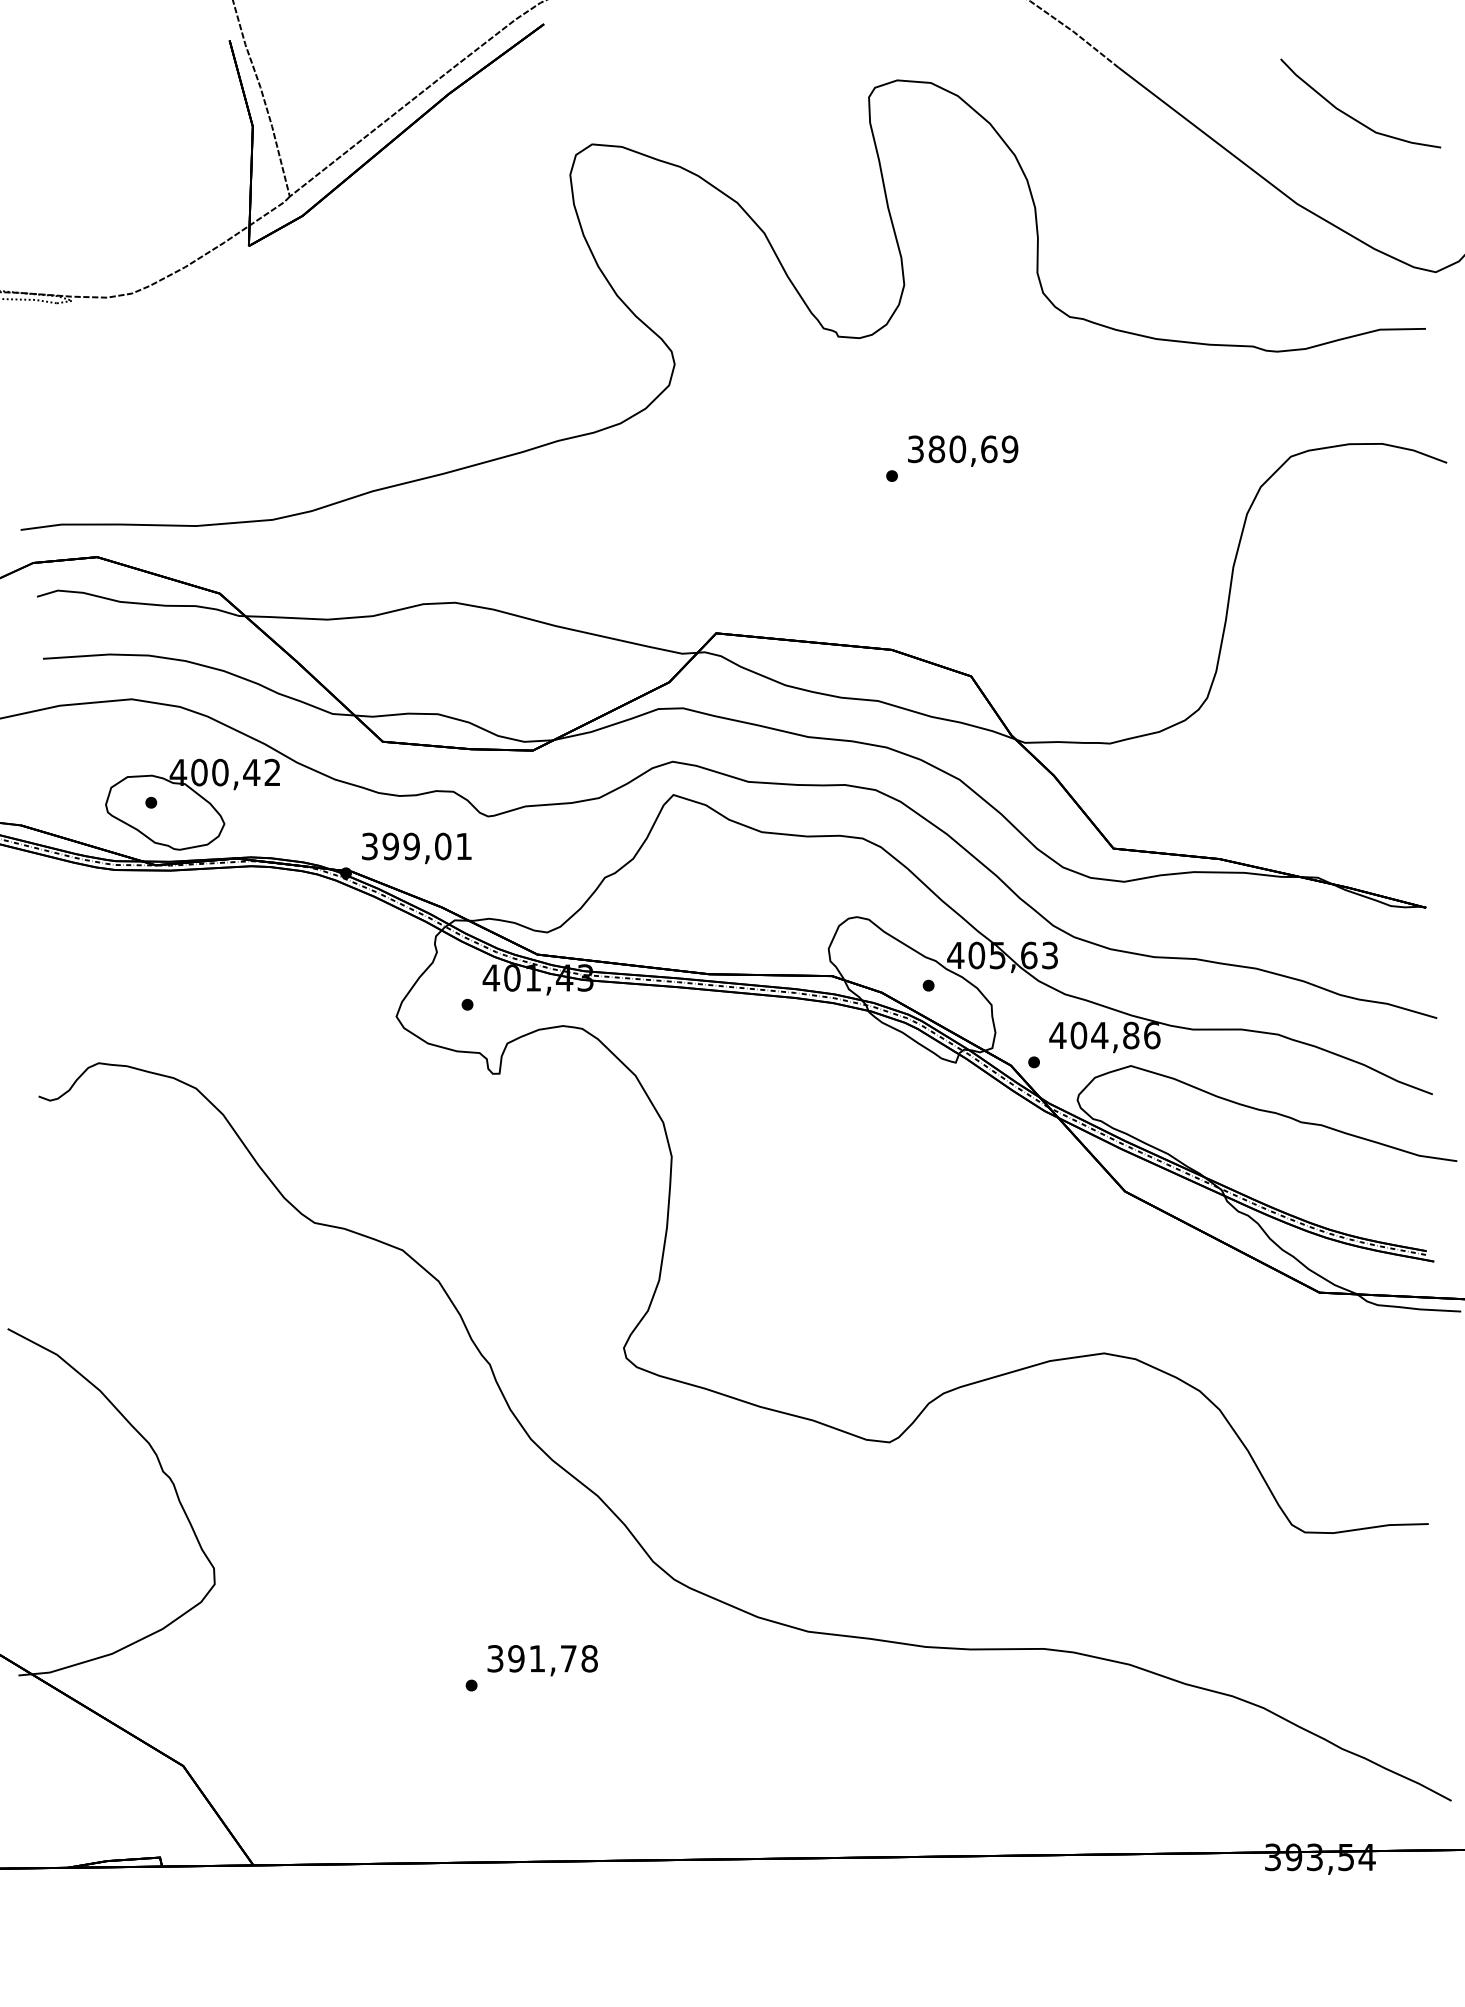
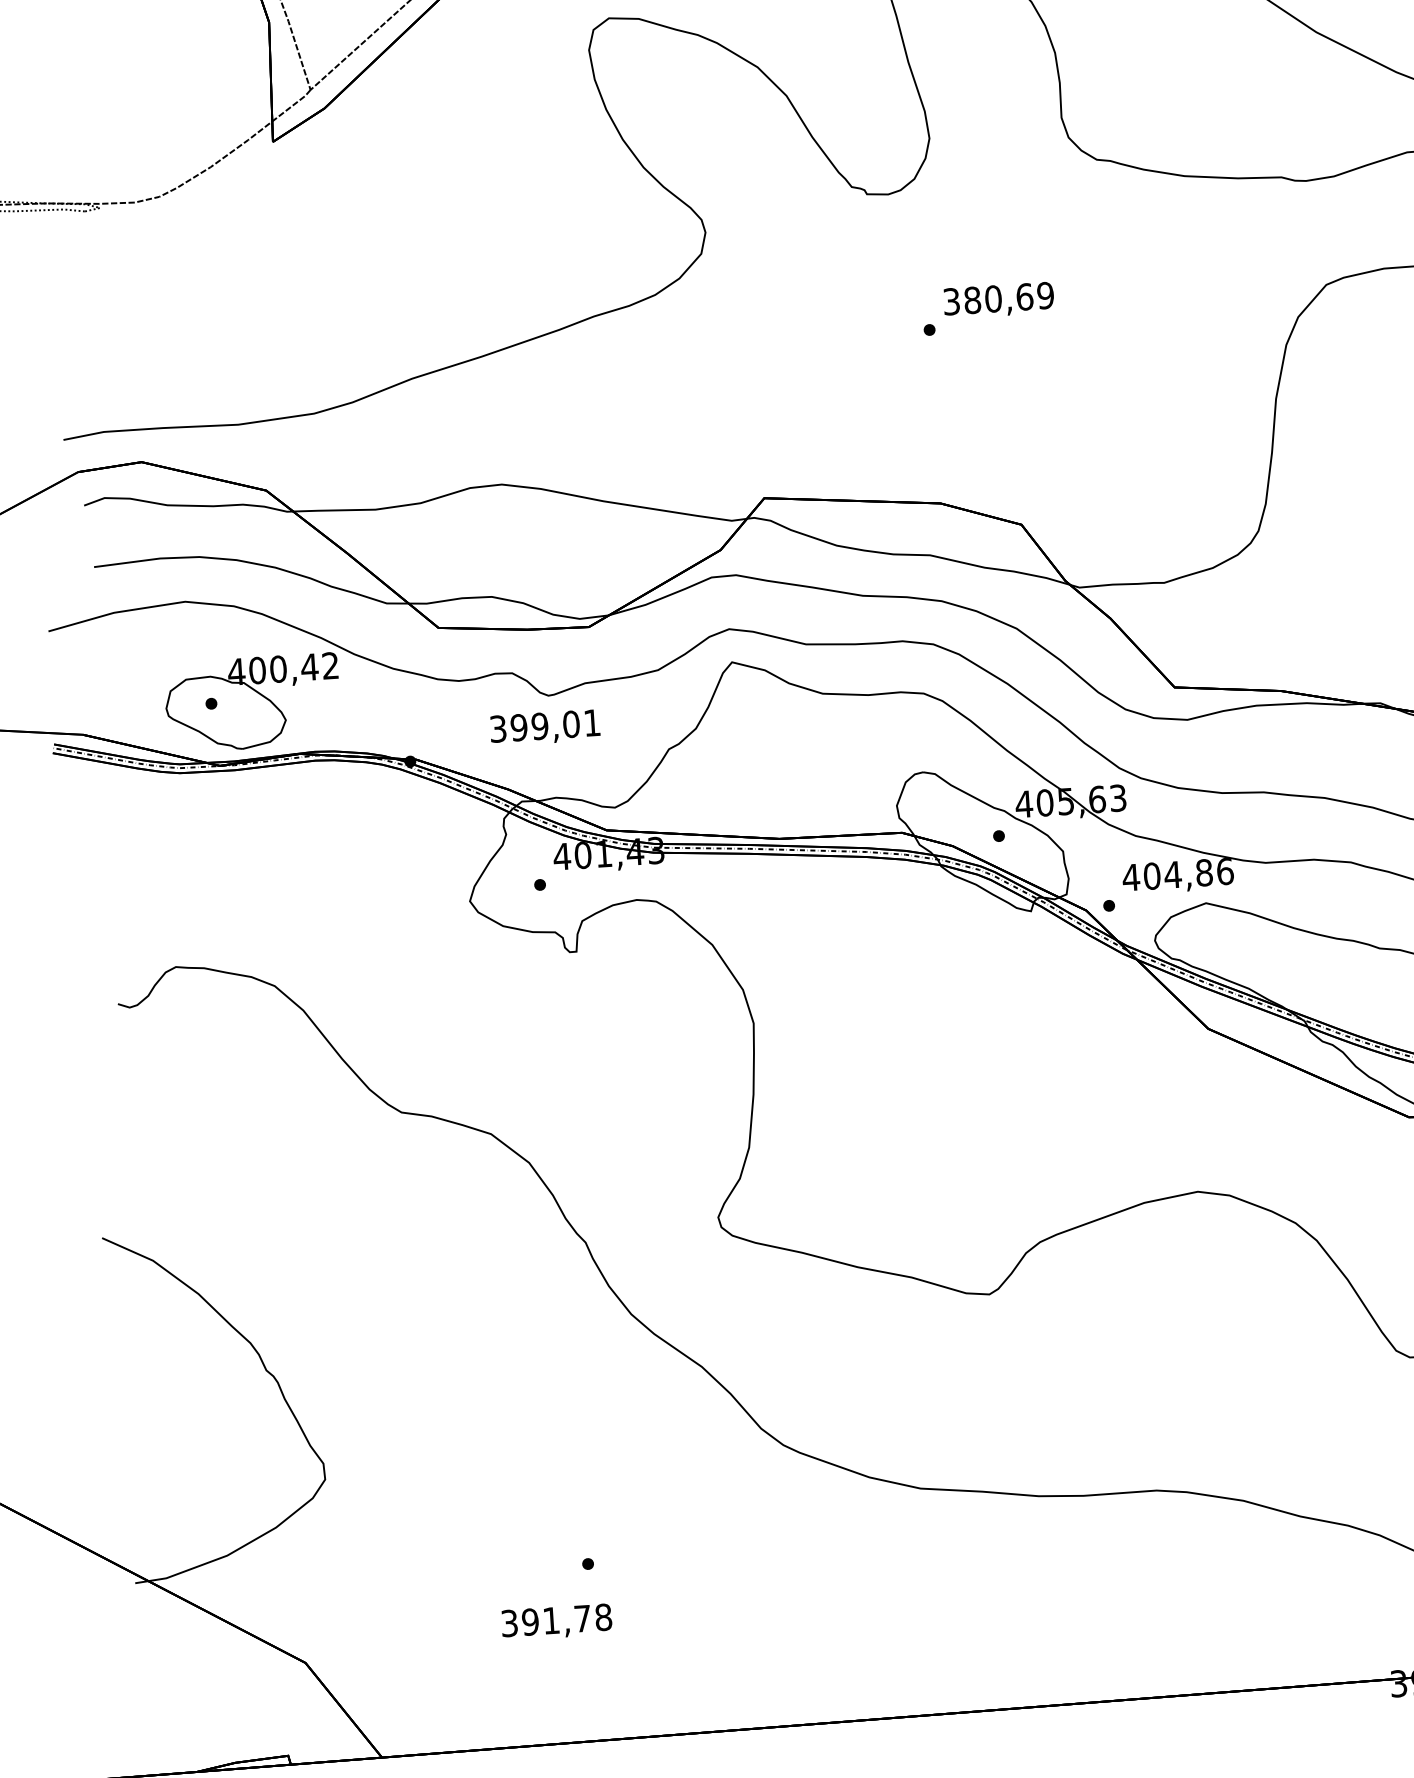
text: (416, 848) -> (544, 728), moved
text: (542, 1660) -> (556, 1622), moved

